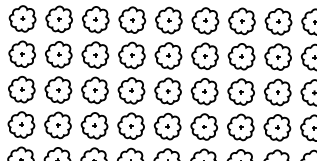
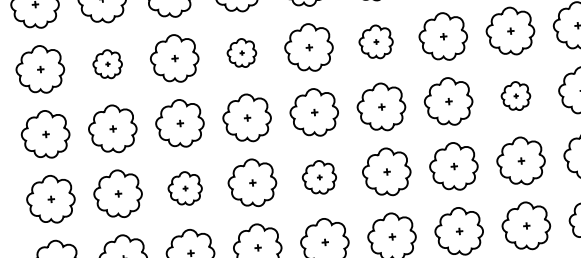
part: (58, 54) -> (106, 63), size x0.6
part: (131, 55) -> (241, 53), size x0.6
part: (204, 55) -> (375, 40), size x0.7
part: (277, 92) -> (515, 96), size x0.6
part: (94, 125) -> (185, 187), size x0.7
part: (167, 126) -> (319, 177), size x0.7

